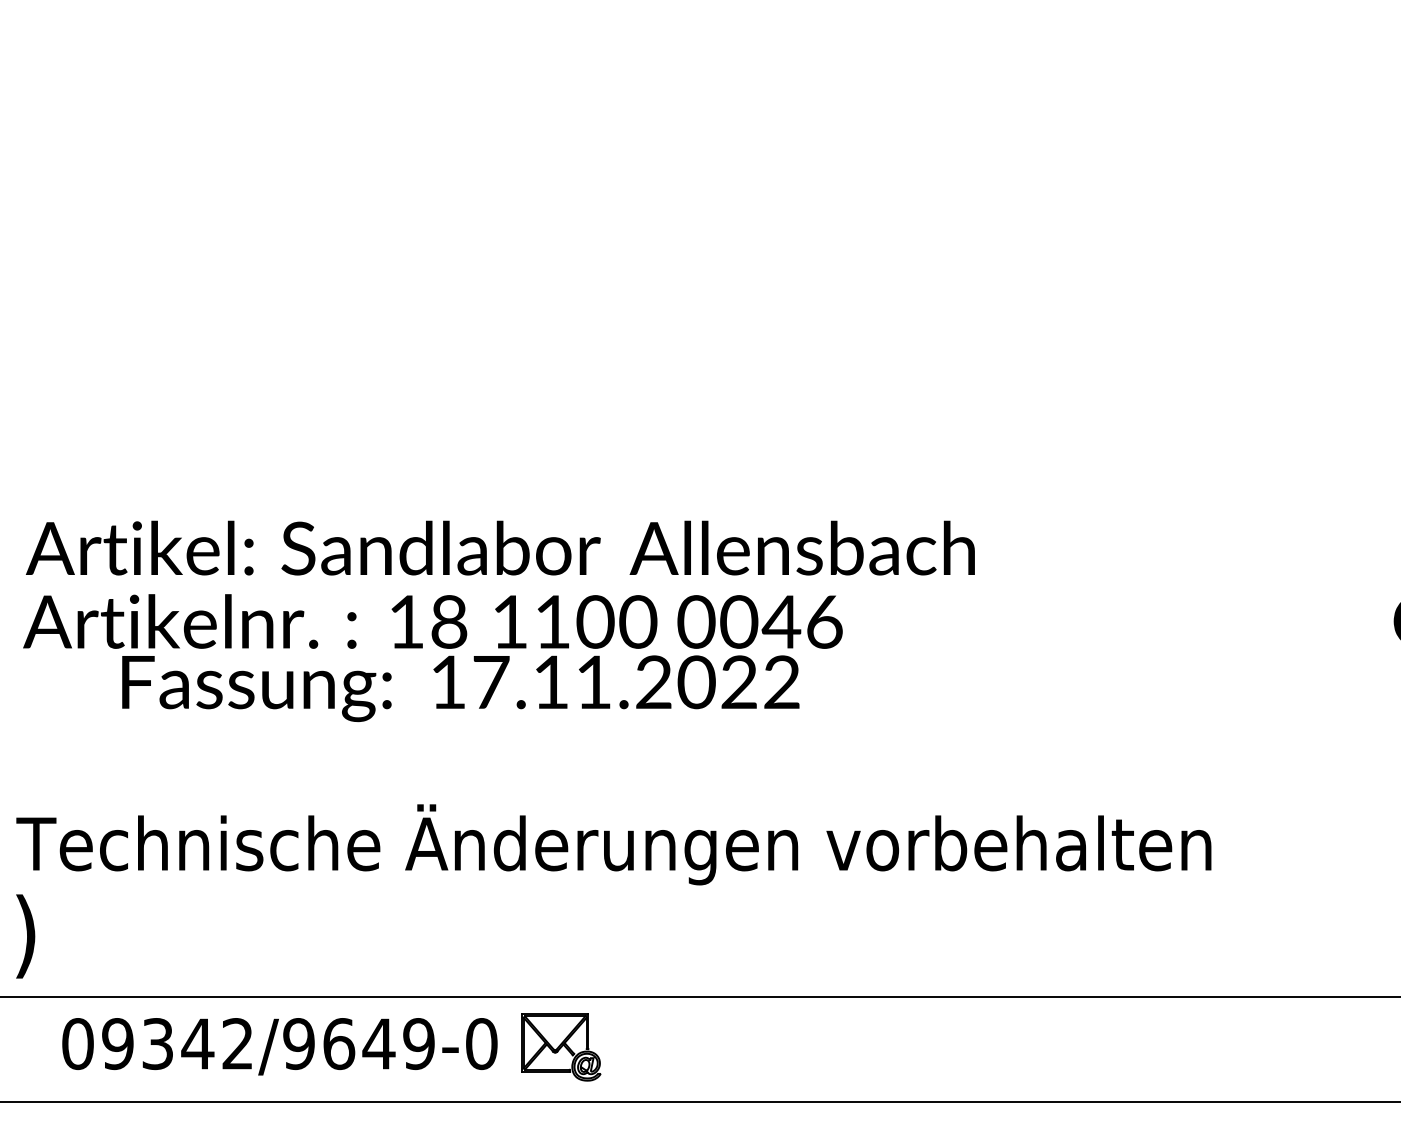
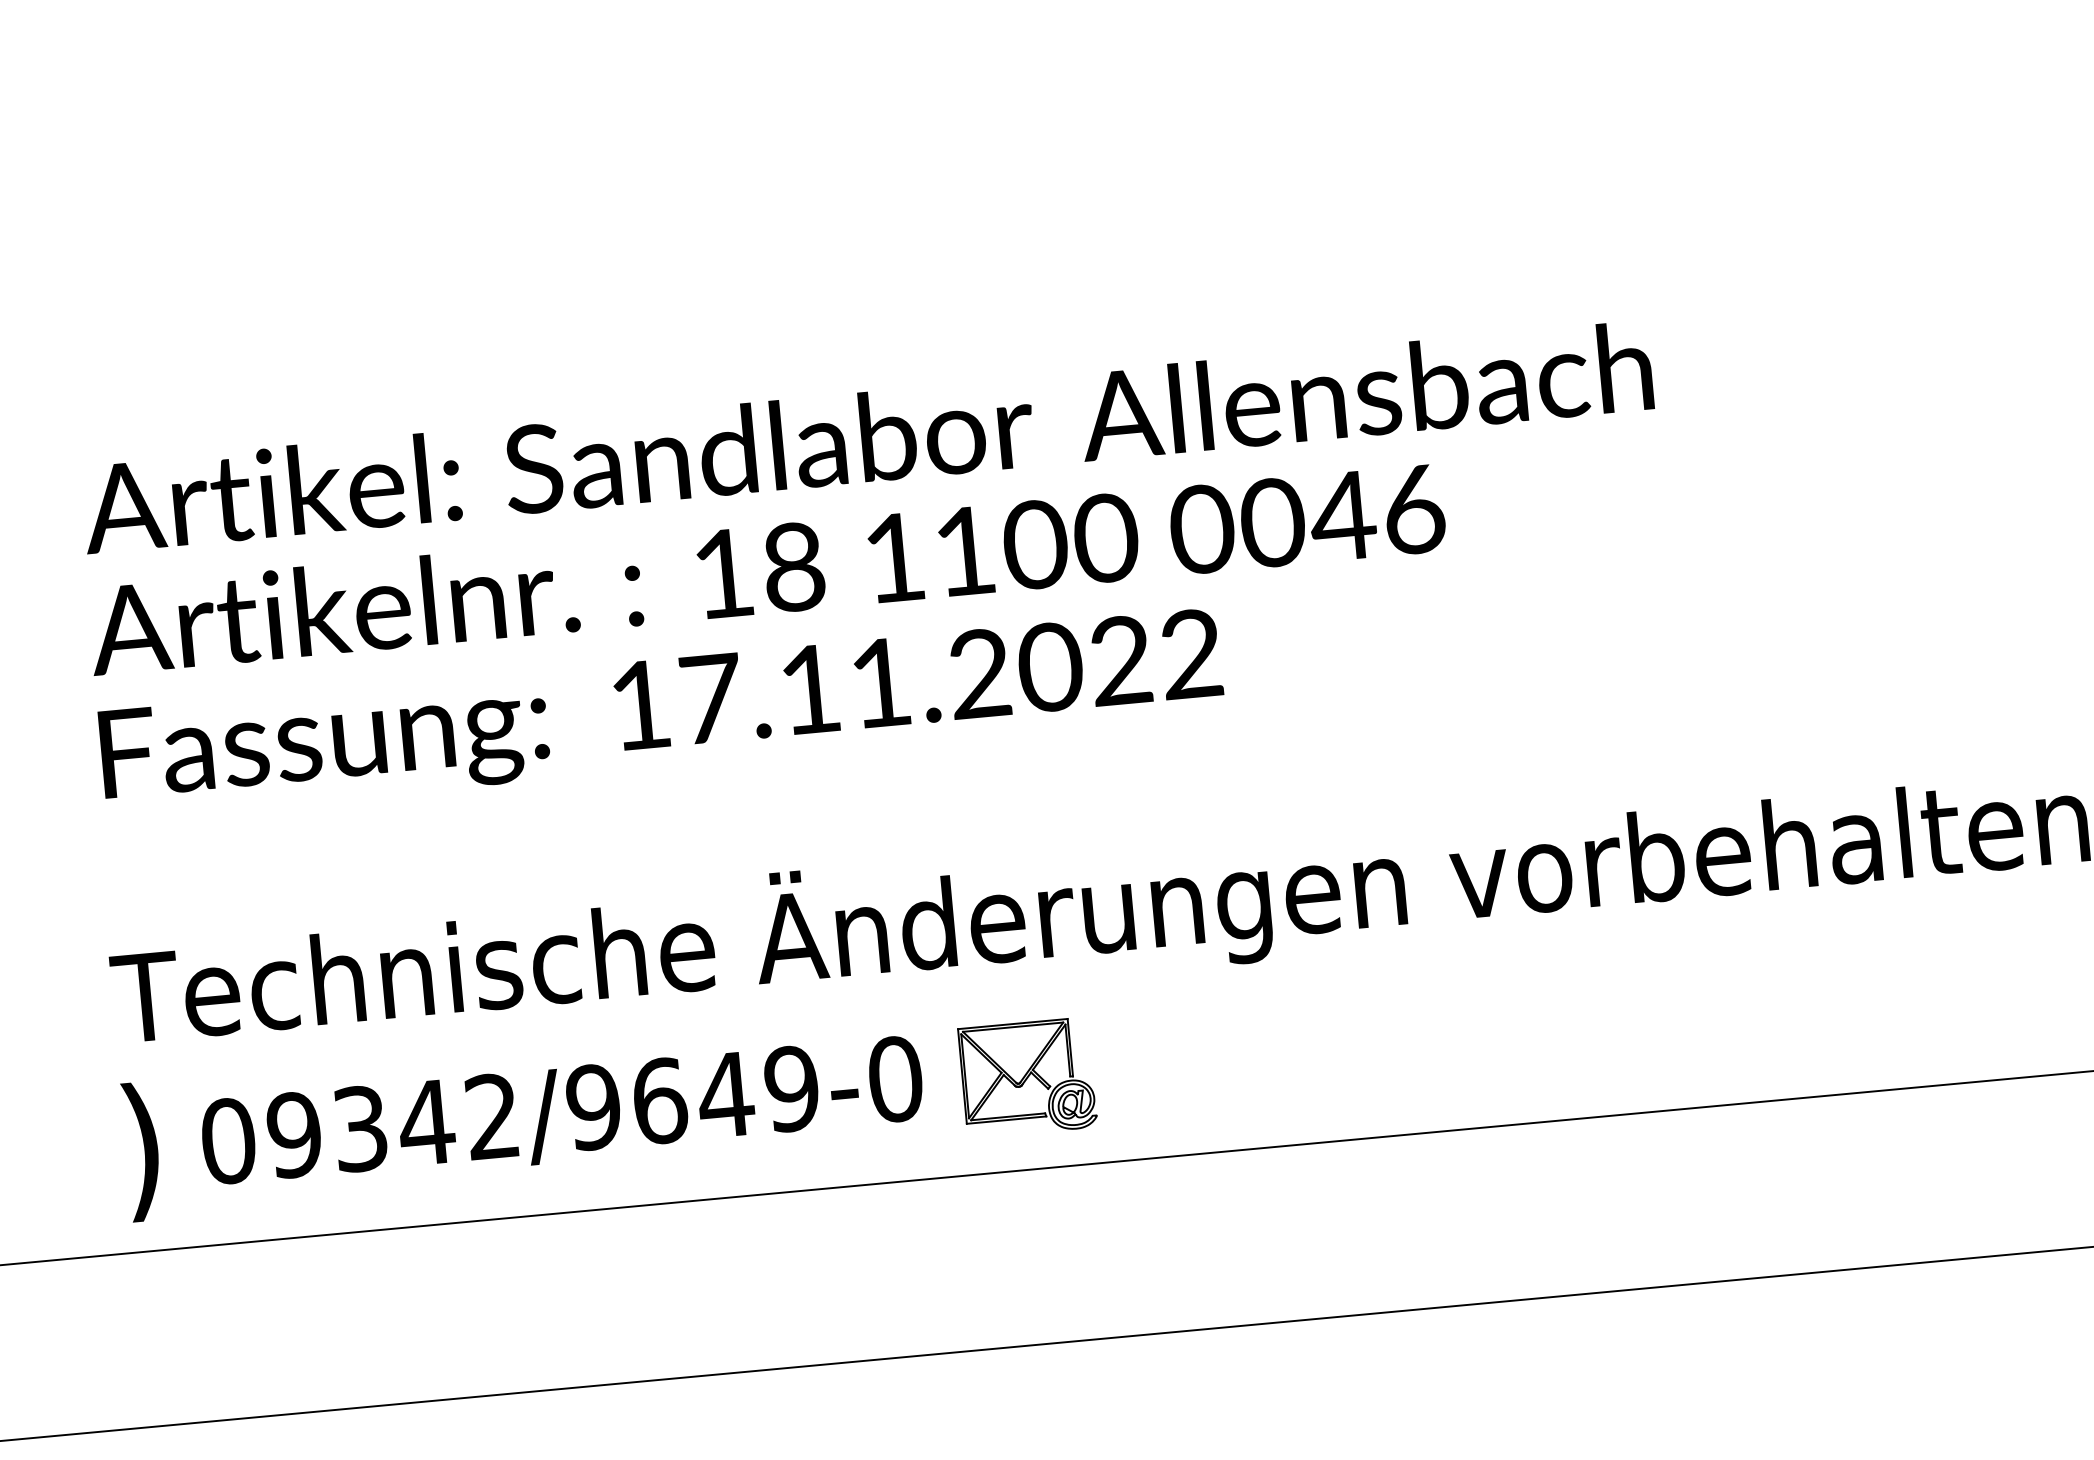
text: (460, 688) -> (661, 713), moved
text: (279, 1046) -> (561, 1114), moved
part: (561, 1047) -> (1028, 1077), moved

